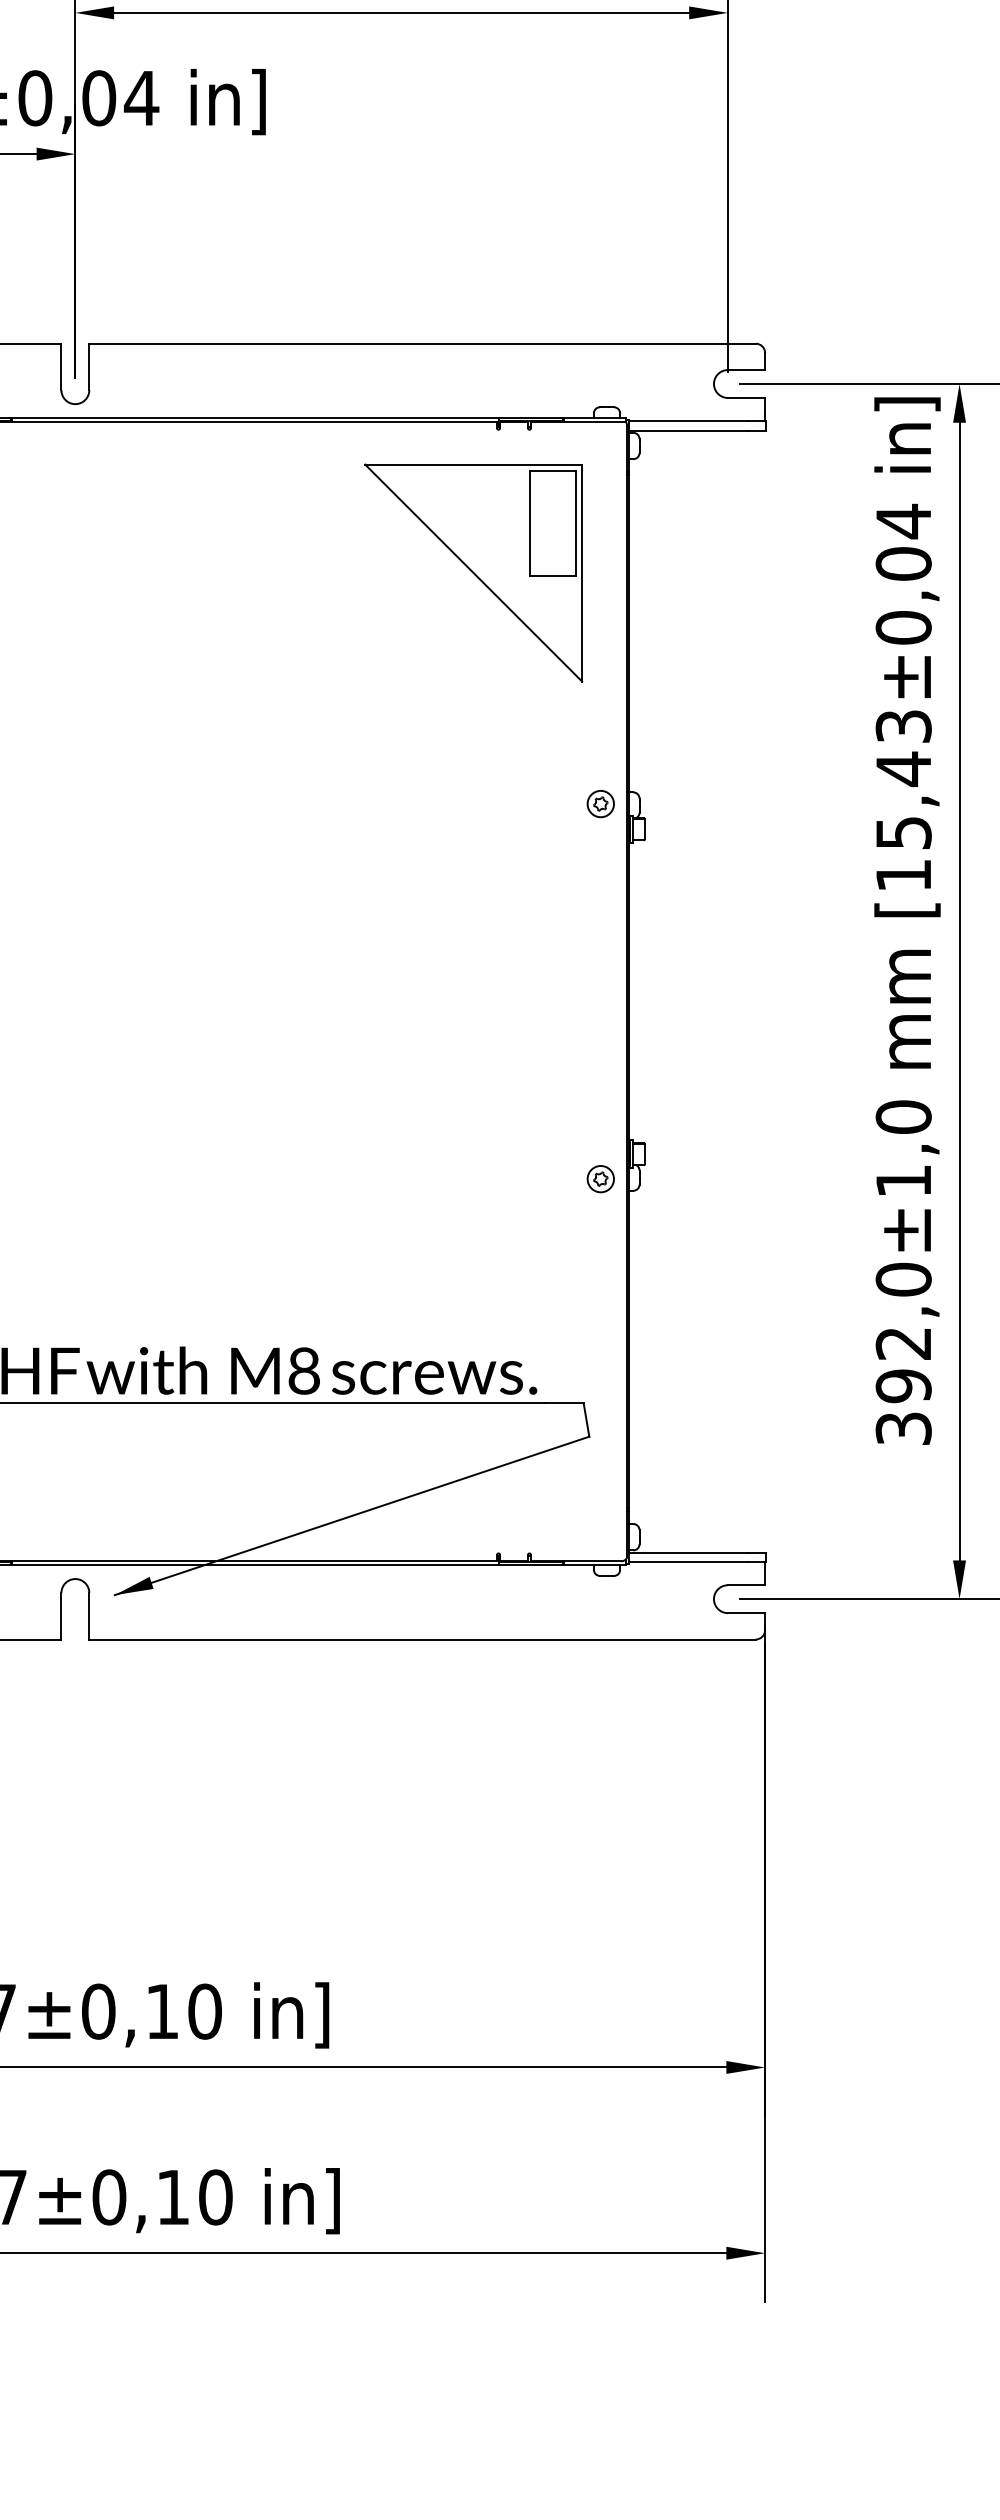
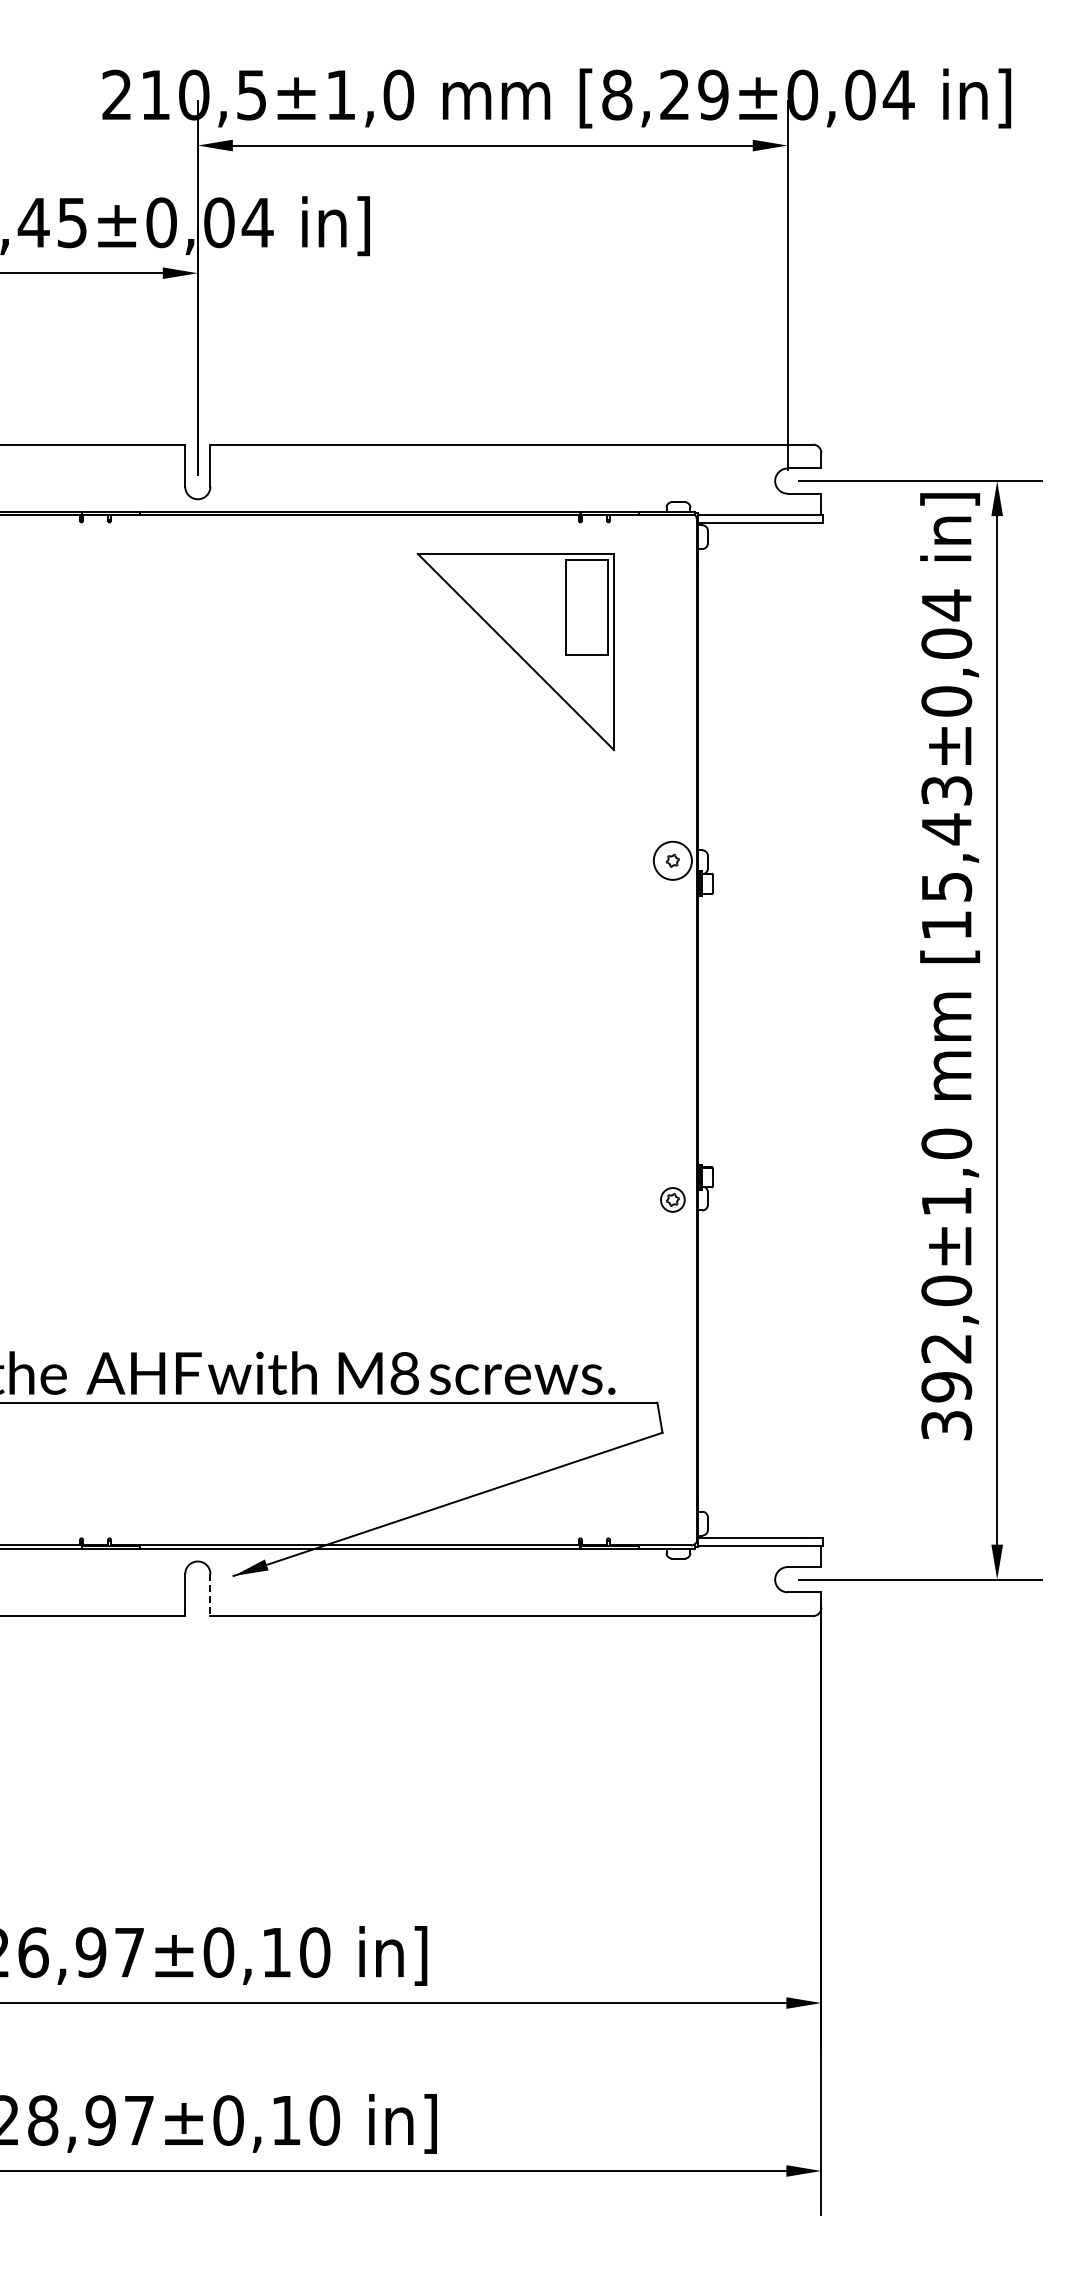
part: (473, 572) -> (515, 651), moved
circle: (600, 803) -> (672, 860), size x1.6
line: (89, 1616) -> (210, 1595), solid -> dashed

